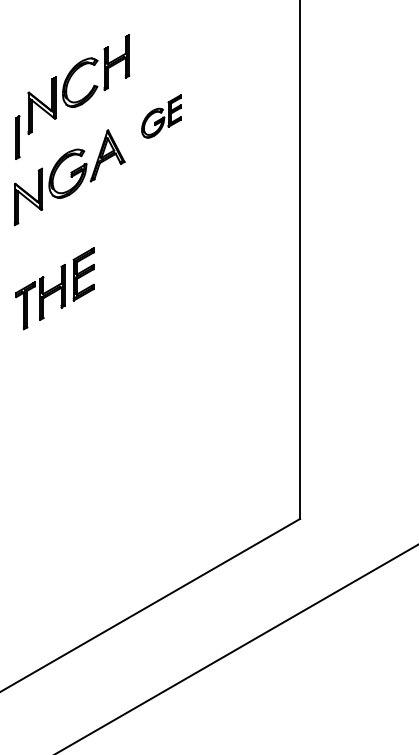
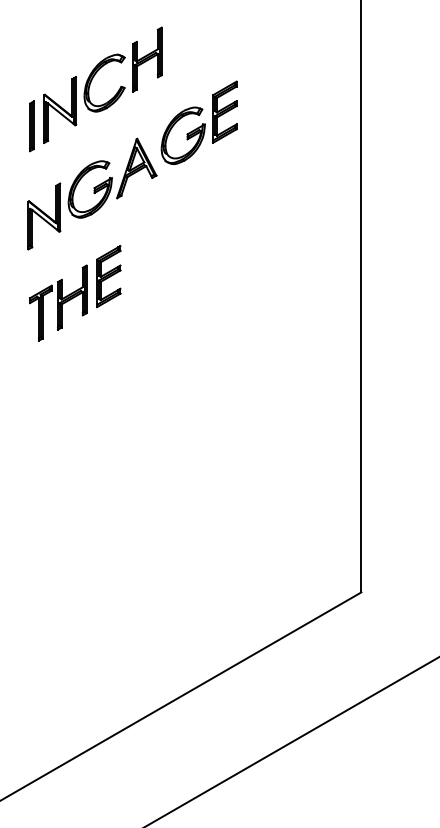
part: (161, 116) -> (199, 122), size x1.67
part: (17, 137) -> (31, 126), moved
part: (54, 288) -> (74, 293), moved

